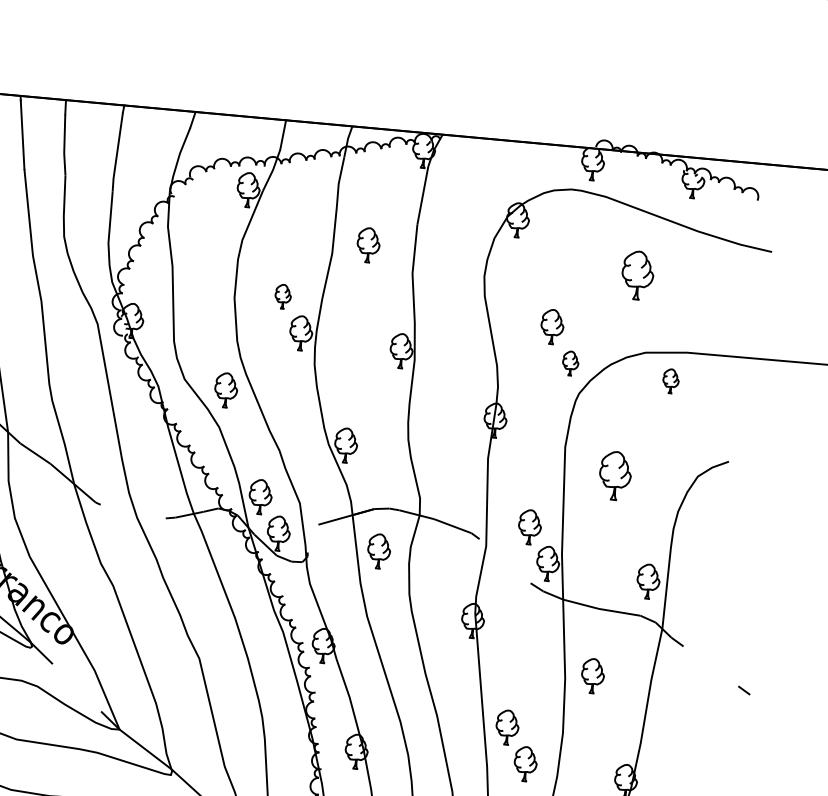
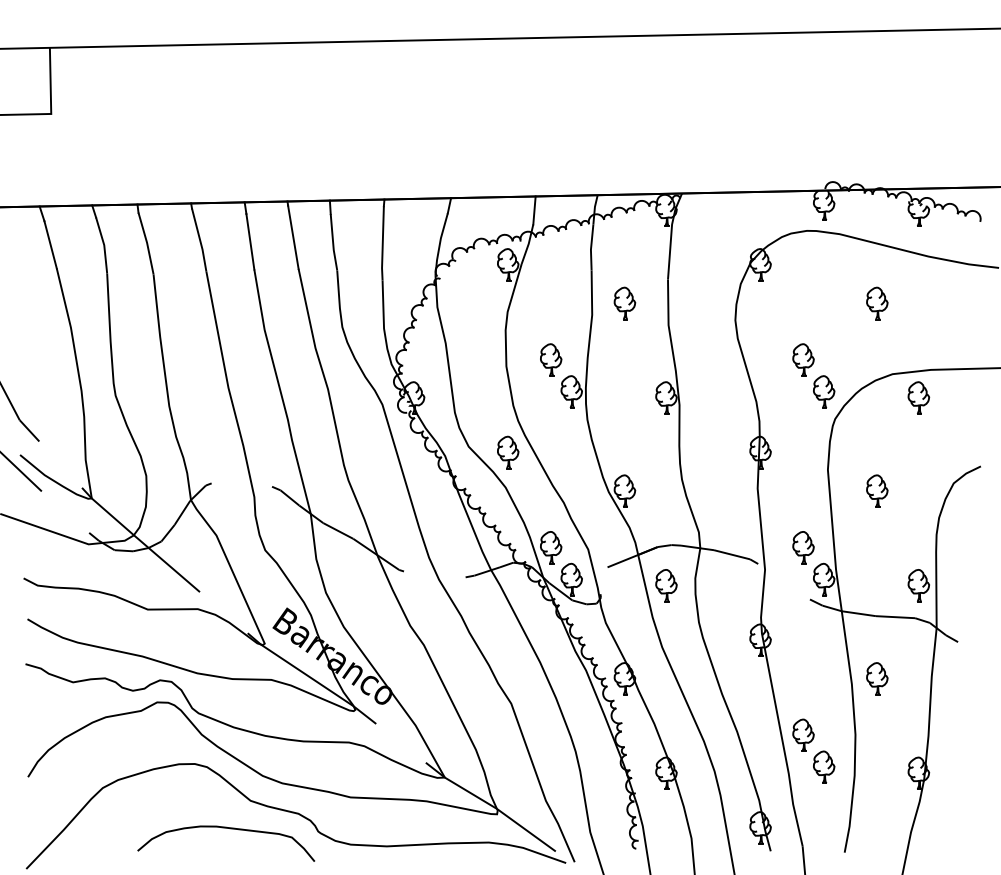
part: (638, 275) -> (877, 303), size x0.71
part: (283, 296) -> (551, 359), size x1.43
part: (570, 363) -> (824, 391), size x1.43
part: (670, 380) -> (918, 397), size x1.43
part: (615, 475) -> (877, 490), size x0.71

